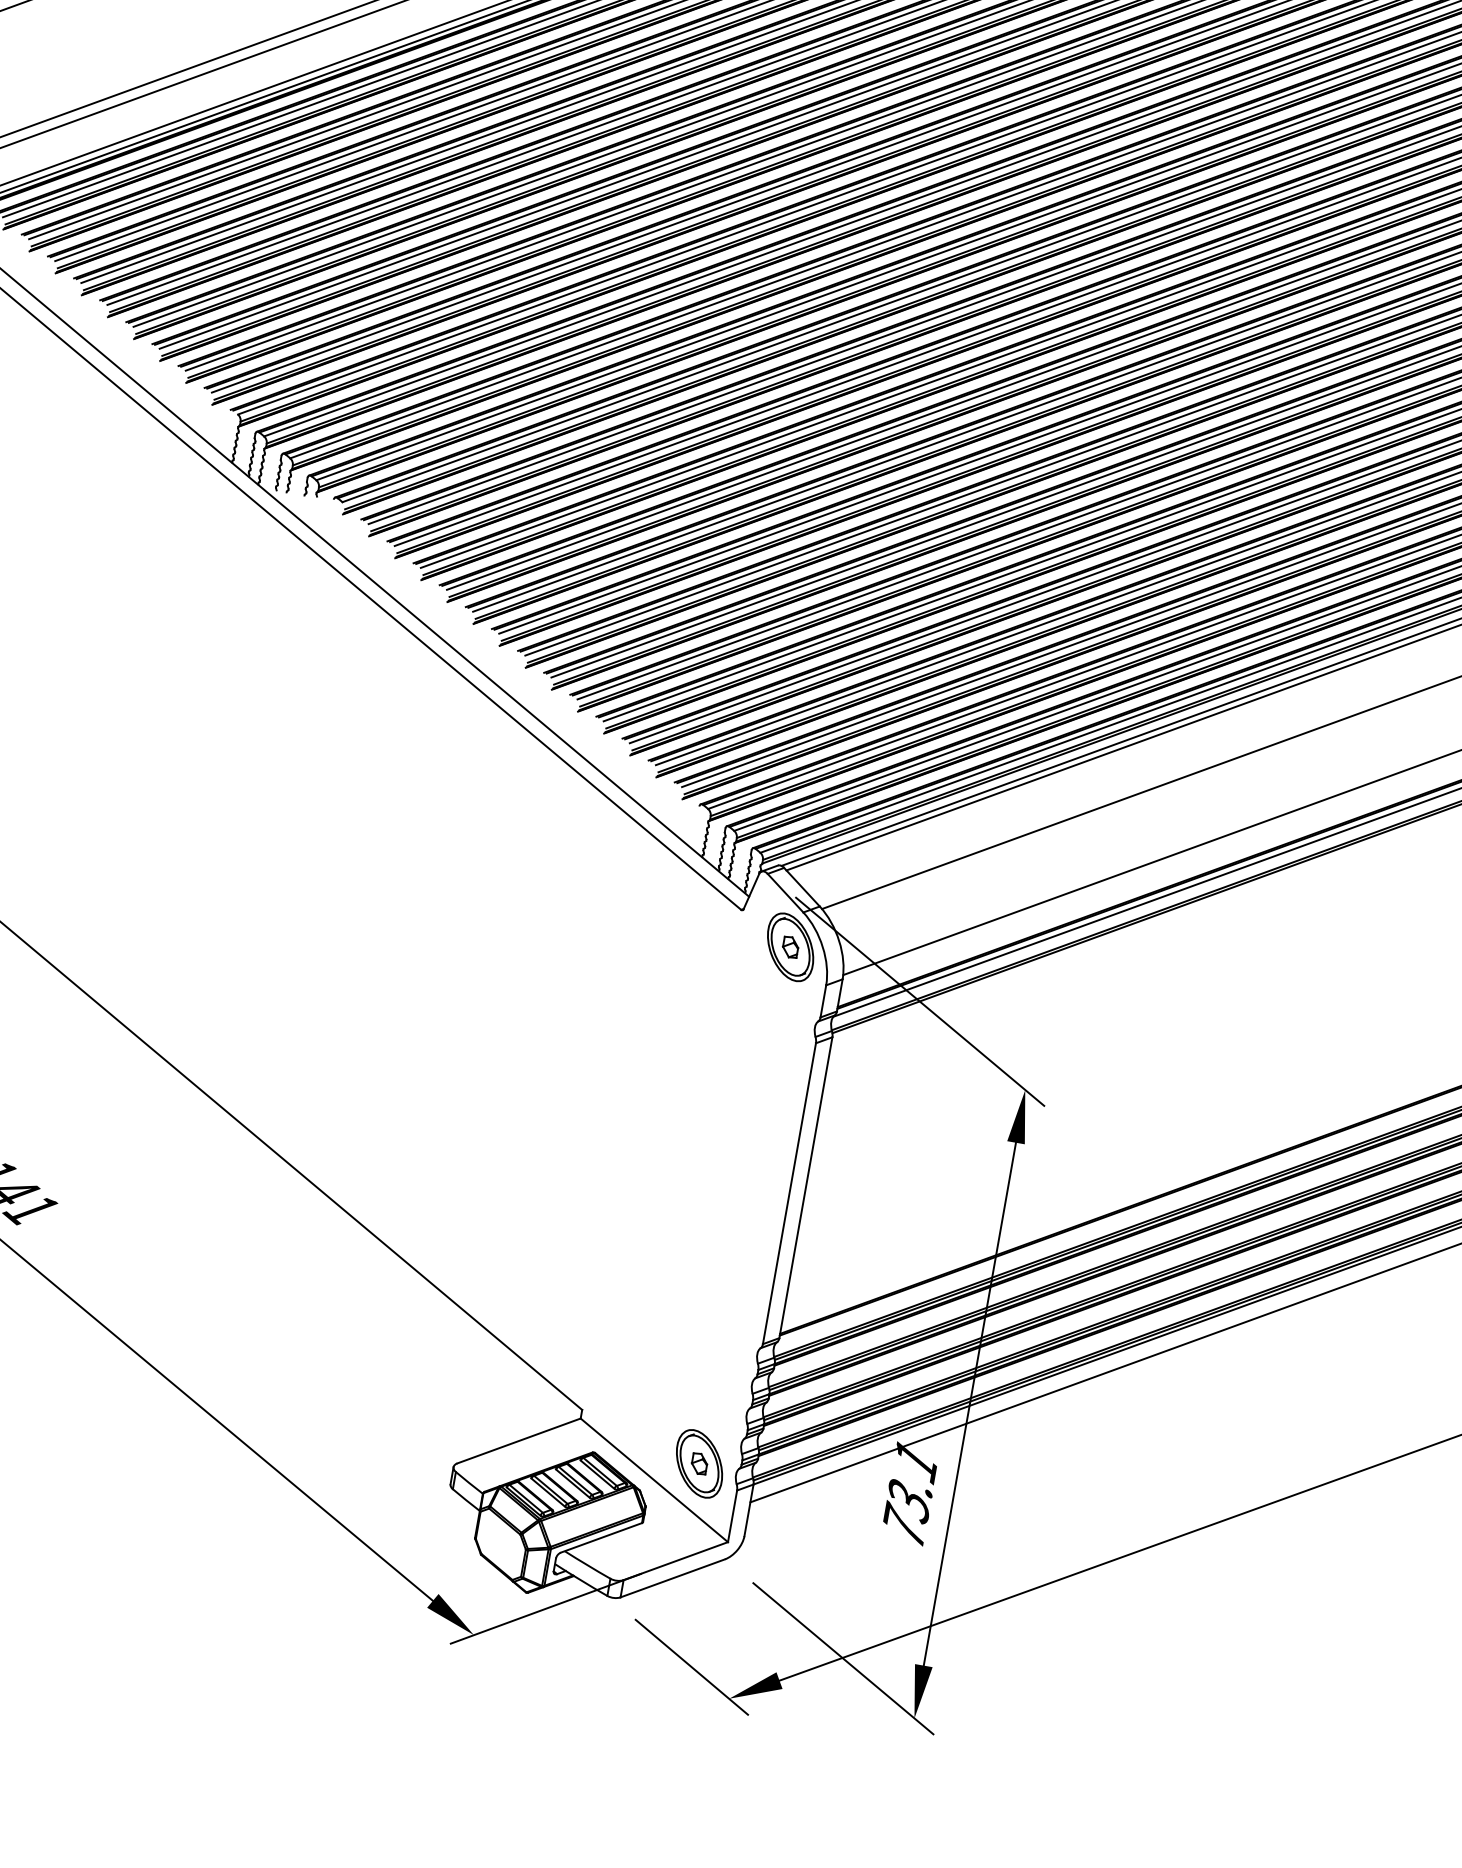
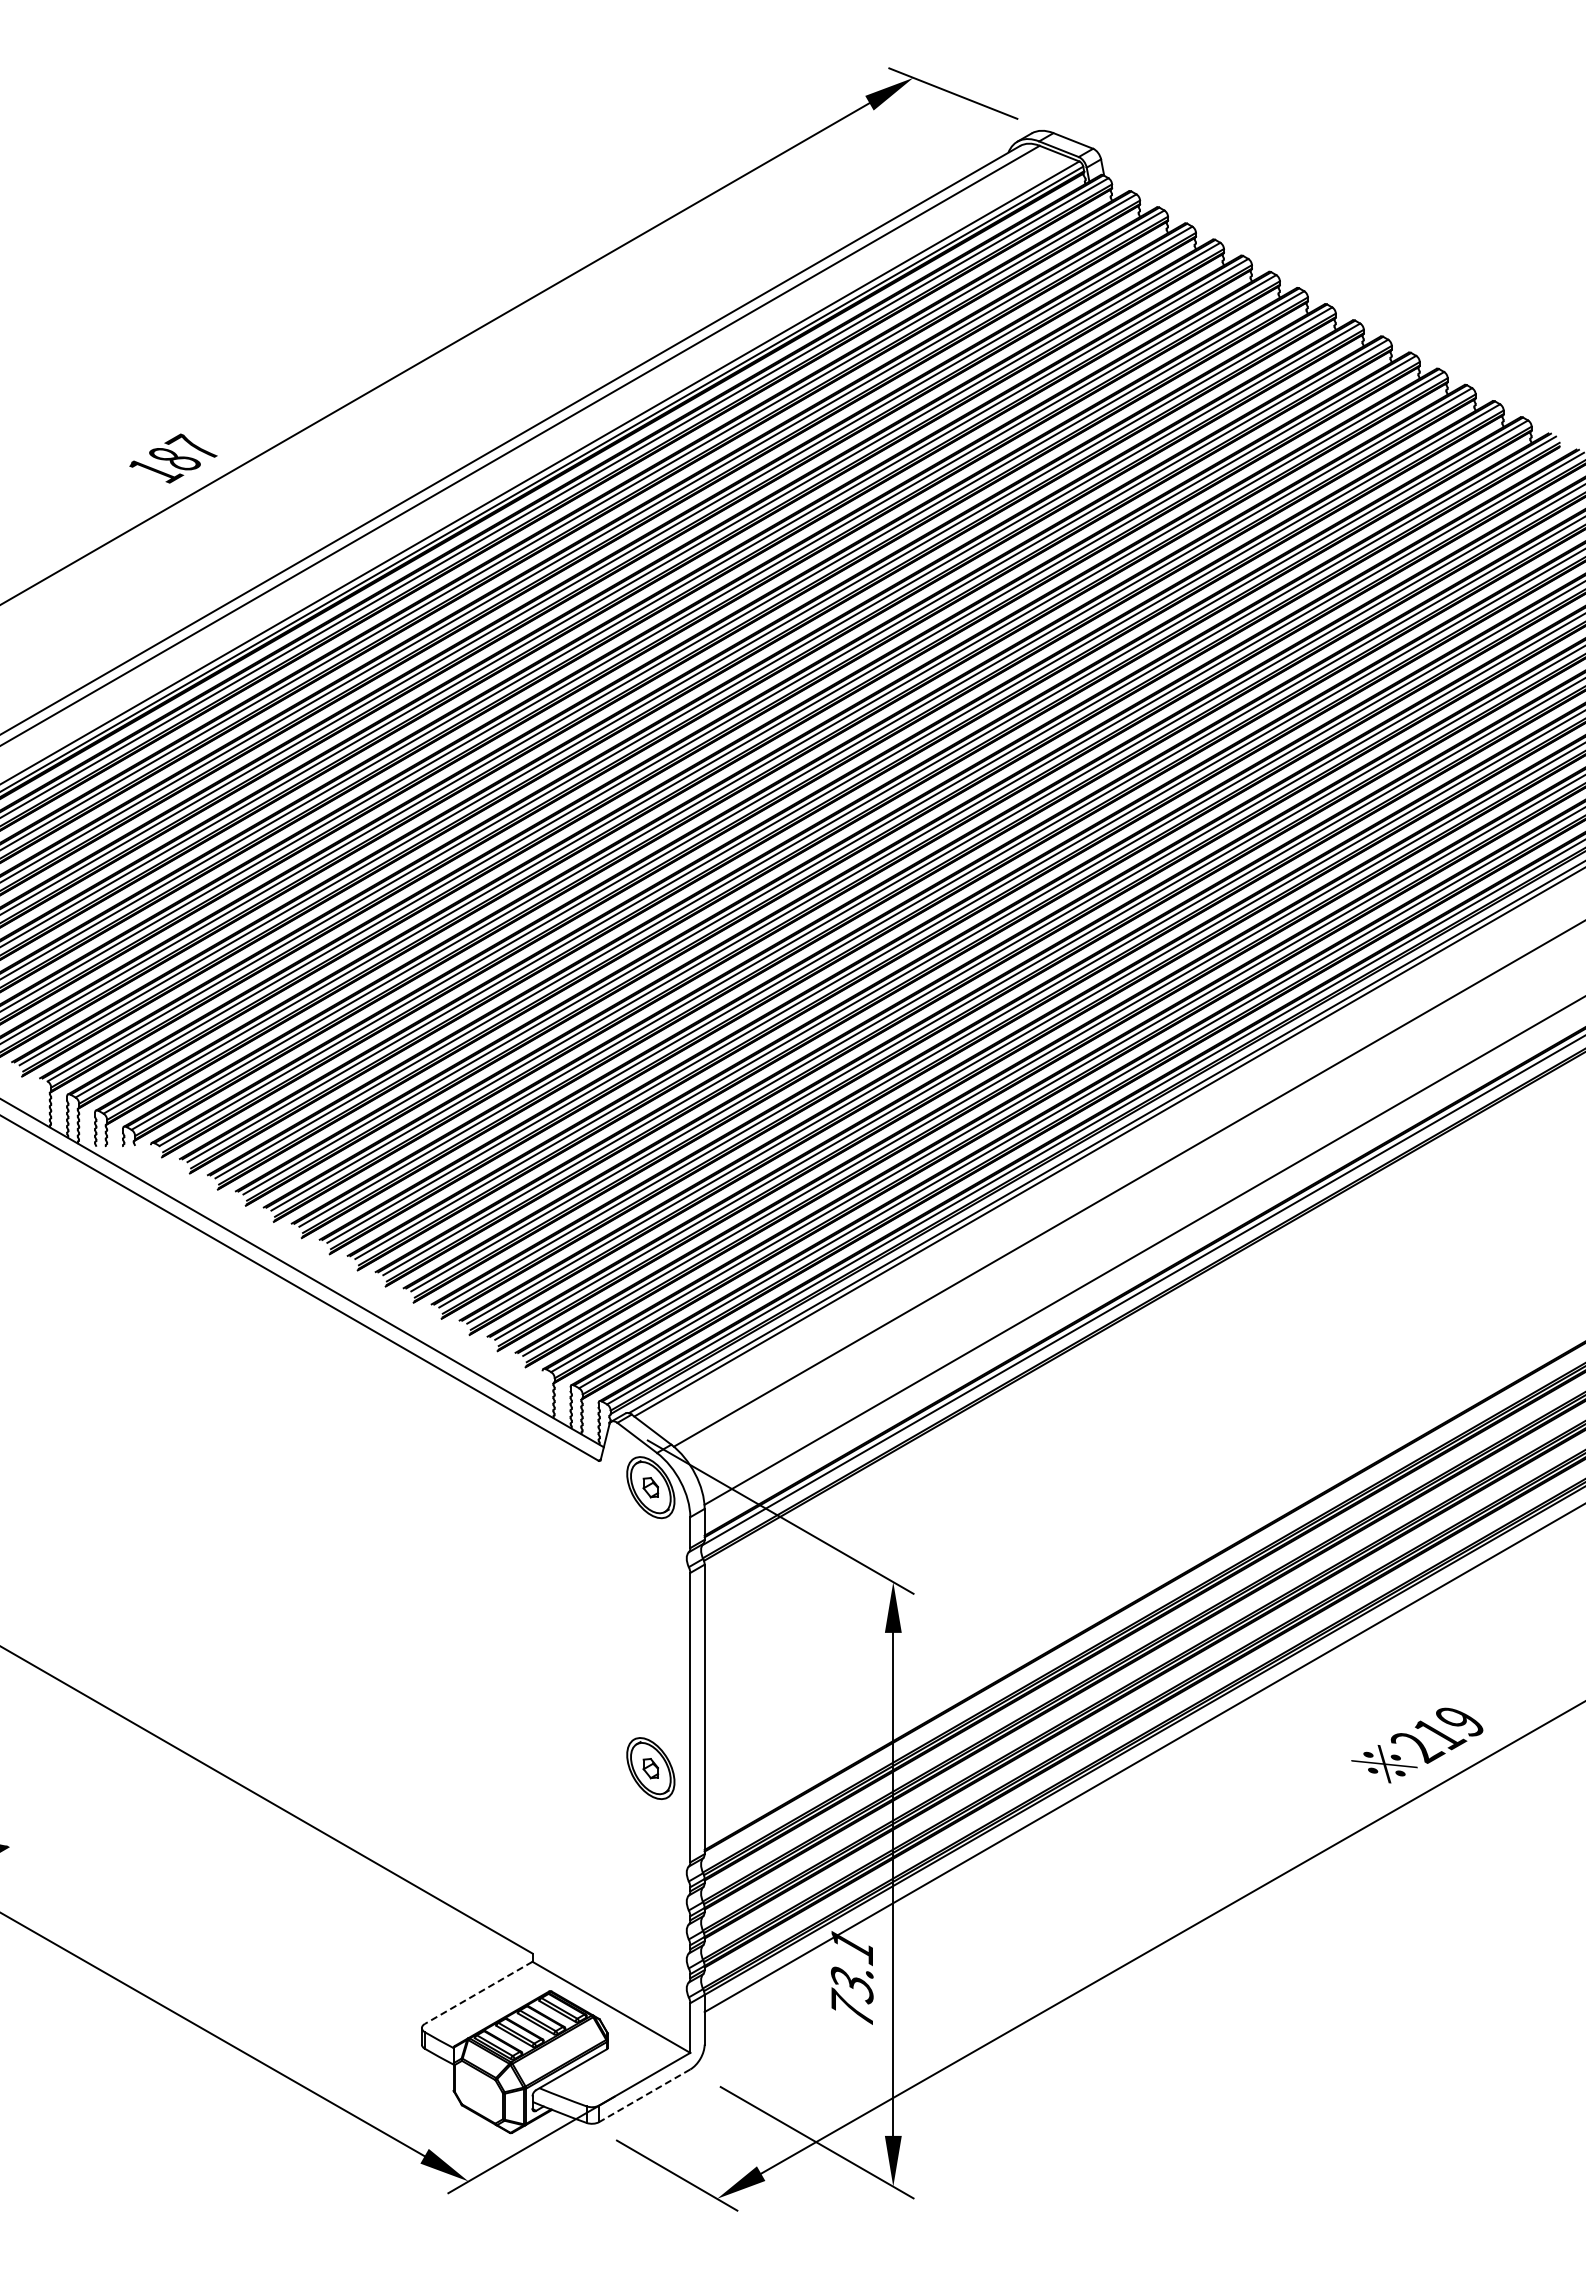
line: (518, 1441) -> (478, 1993), solid -> dashed
part: (699, 1463) -> (650, 1768), moved
line: (672, 1578) -> (644, 2095), solid -> dashed

